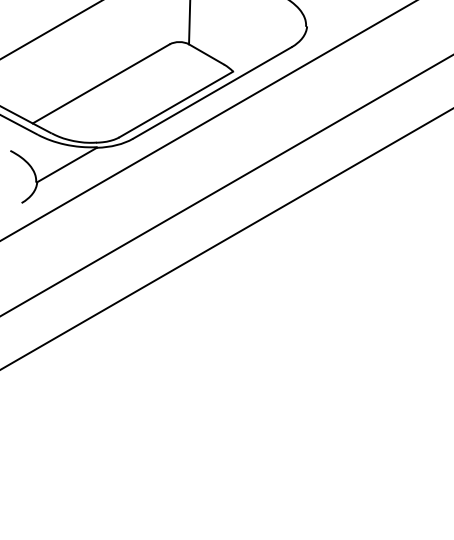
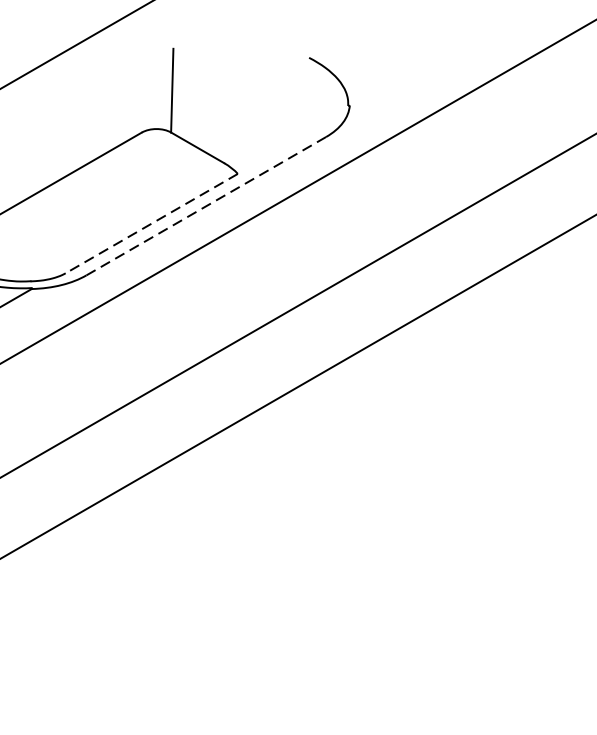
line: (211, 93) -> (205, 206), solid -> dashed
line: (176, 104) -> (152, 223), solid -> dashed

